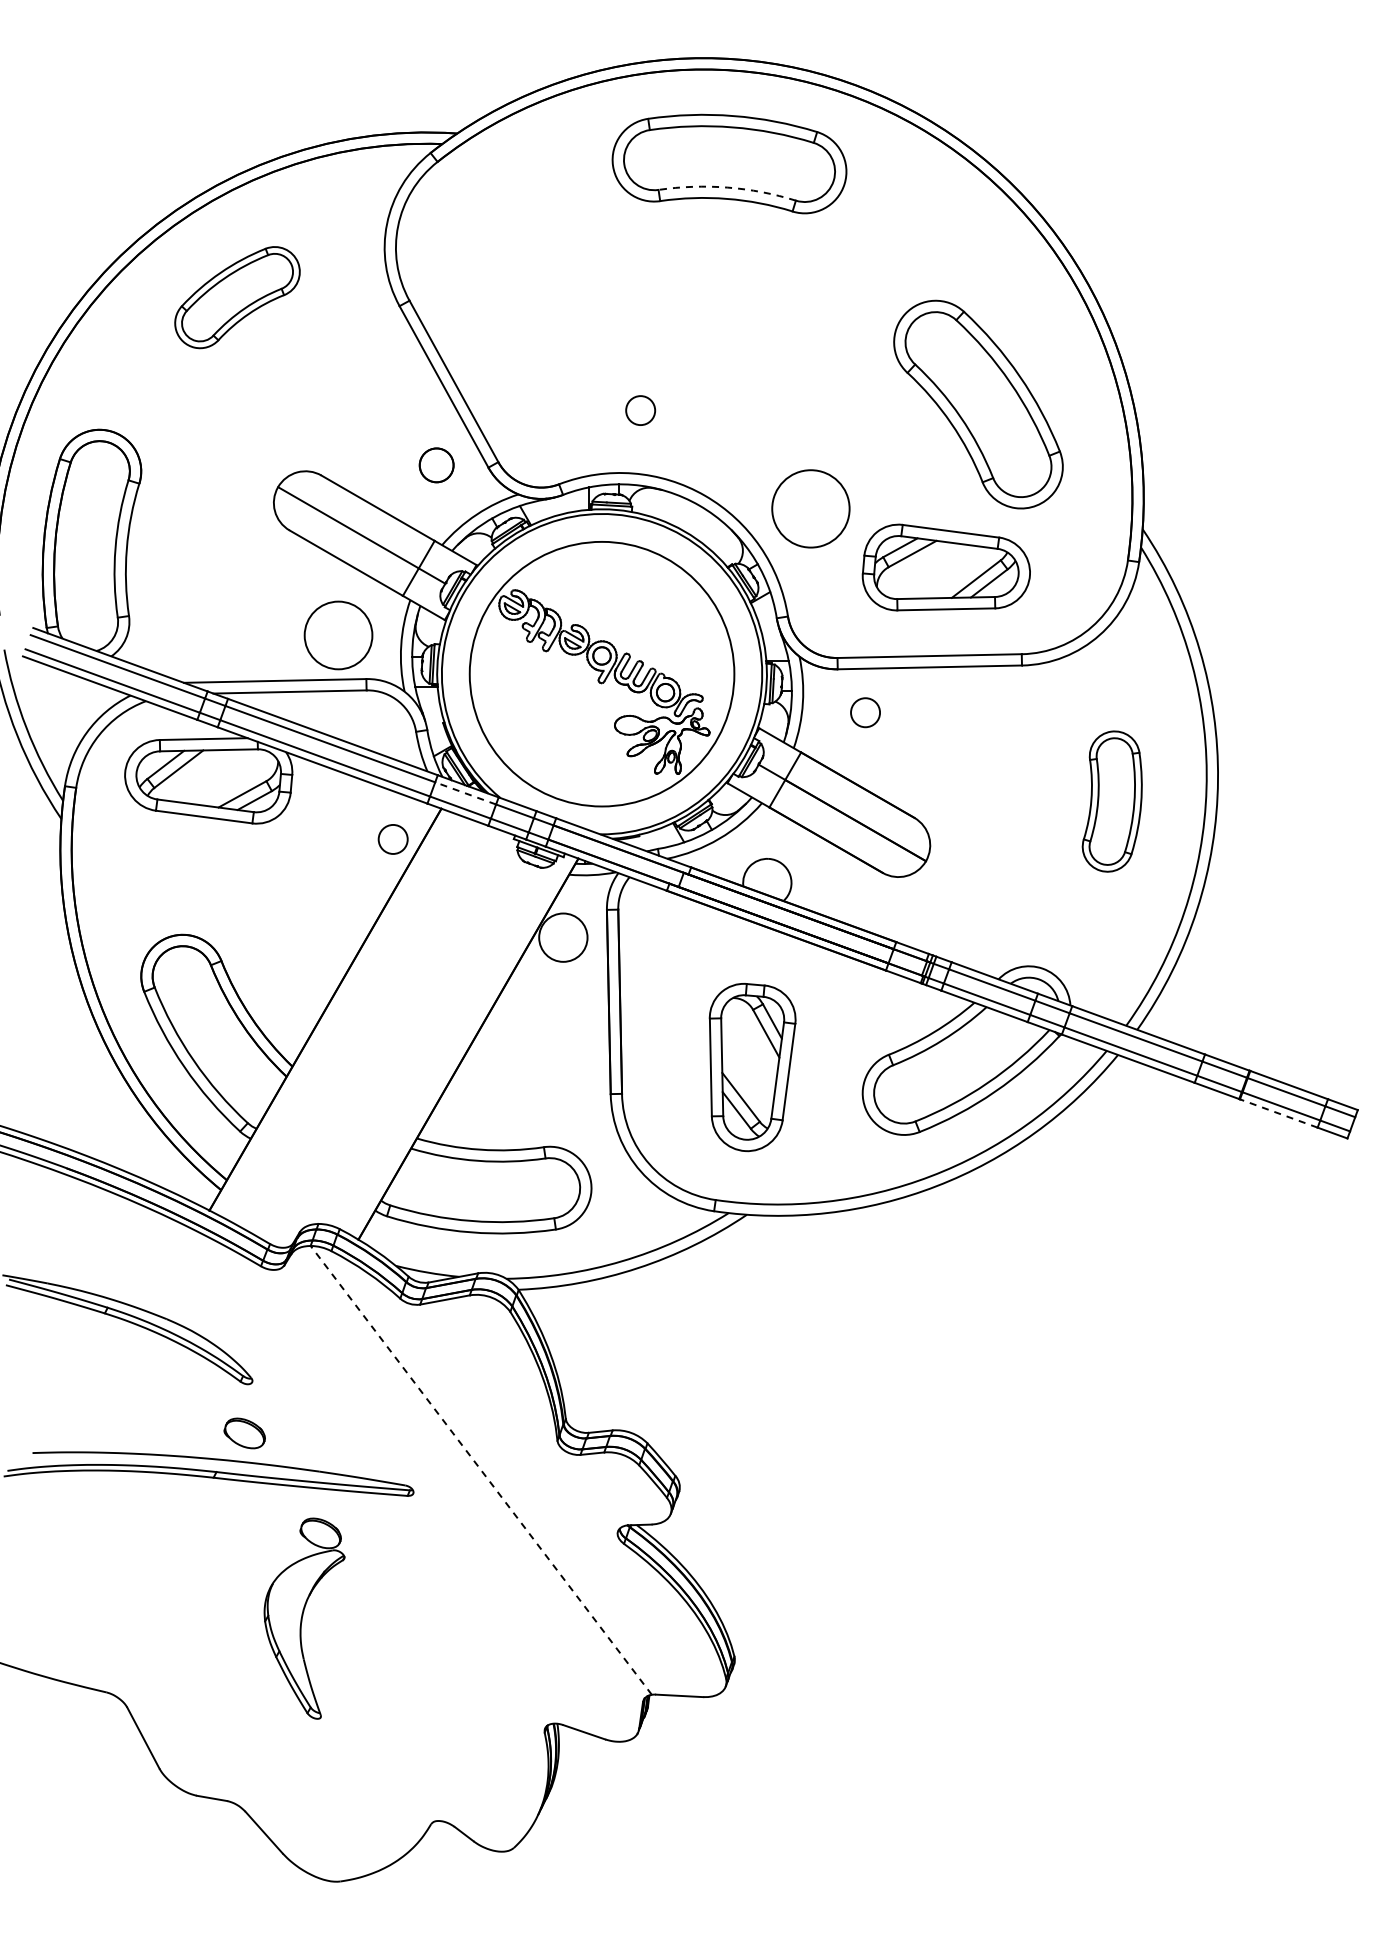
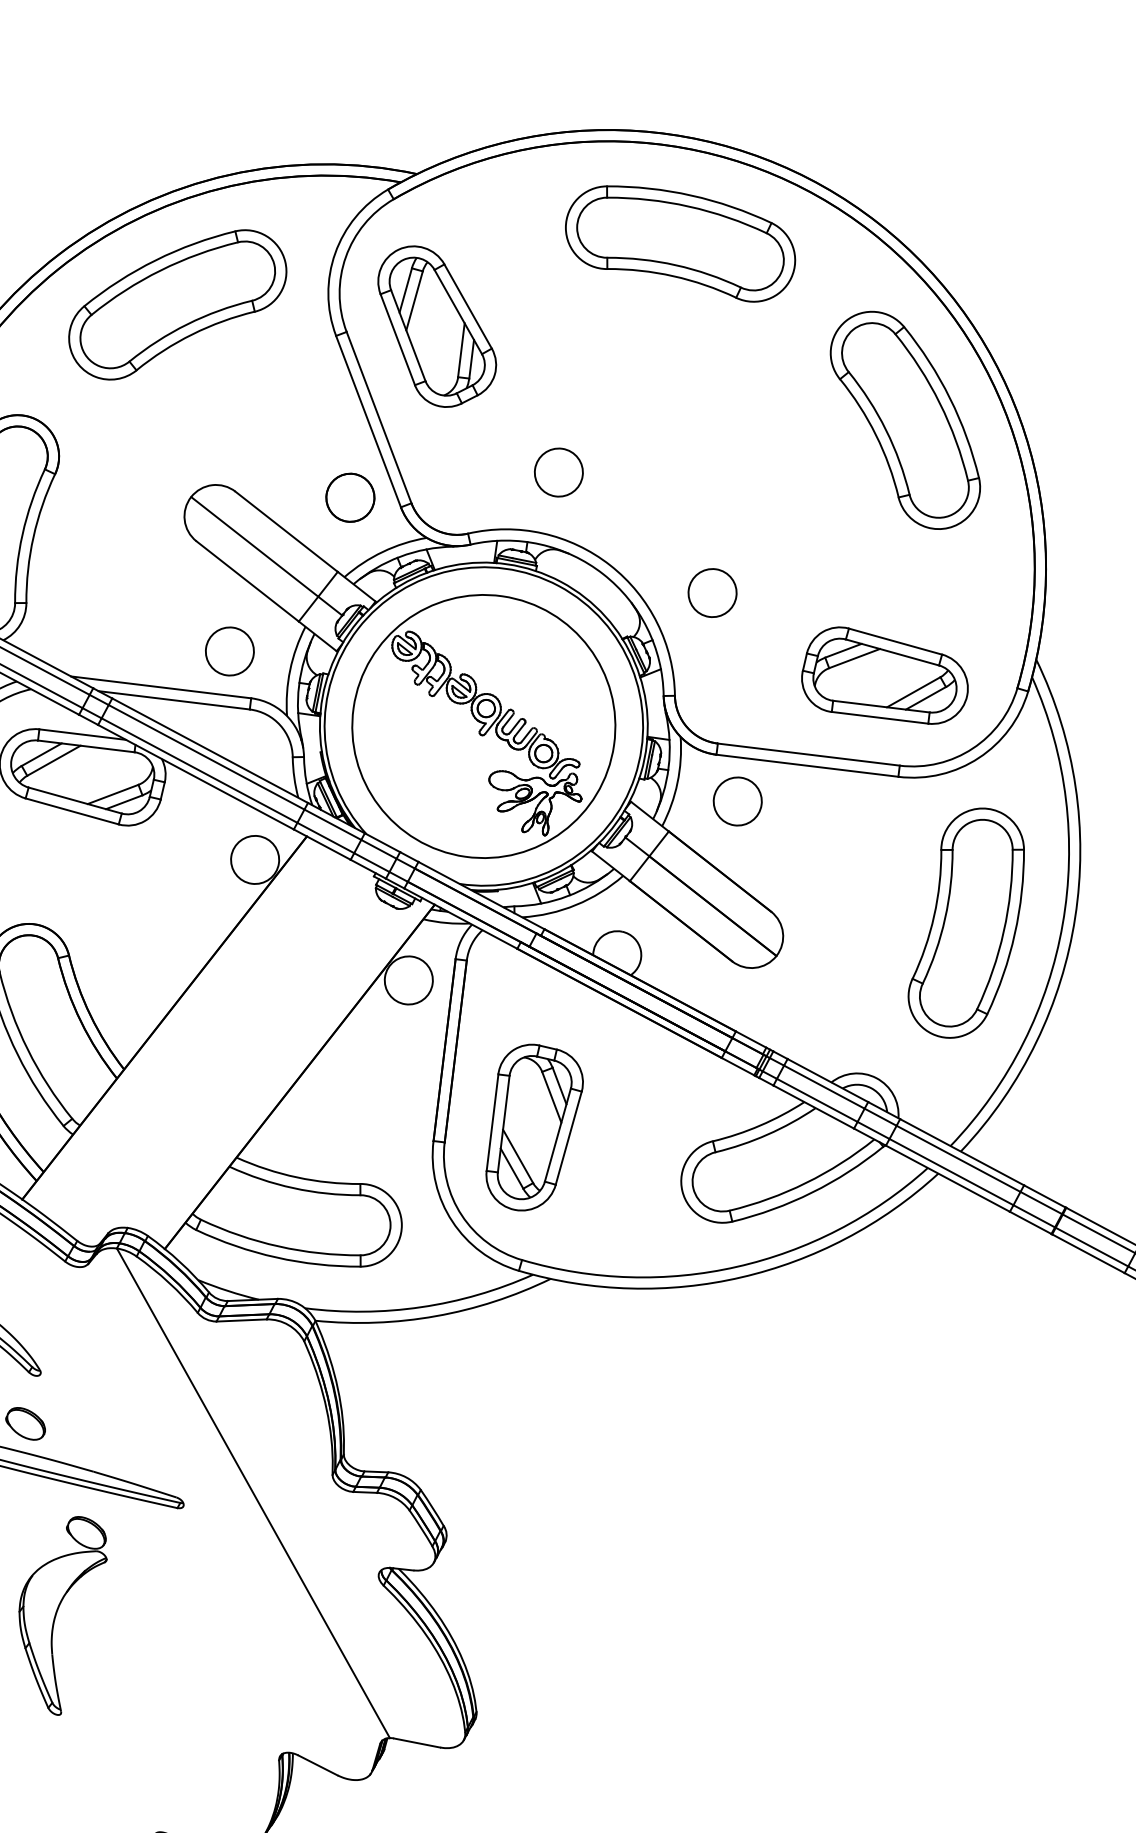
arc: (727, 187) -> (675, 265), dashed -> solid
part: (498, 283) -> (436, 327), added
part: (237, 297) -> (177, 304), size x1.67
part: (978, 404) -> (905, 420), moved
circle: (640, 410) -> (558, 472), size x1.67
circle: (436, 465) -> (350, 497), size x1.43
circle: (810, 508) -> (712, 592), size x0.62
part: (945, 567) -> (885, 676), moved
circle: (338, 635) -> (229, 651), size x0.71
circle: (865, 712) -> (737, 801), size x1.67
line: (465, 793) -> (332, 824), dashed -> solid
part: (1112, 801) -> (968, 923), size x1.67
circle: (393, 839) -> (255, 860), size x1.67
part: (752, 1067) -> (533, 1128), moved
line: (1278, 1113) -> (1088, 1253), dashed -> solid
line: (481, 1470) -> (253, 1493), dashed -> solid

